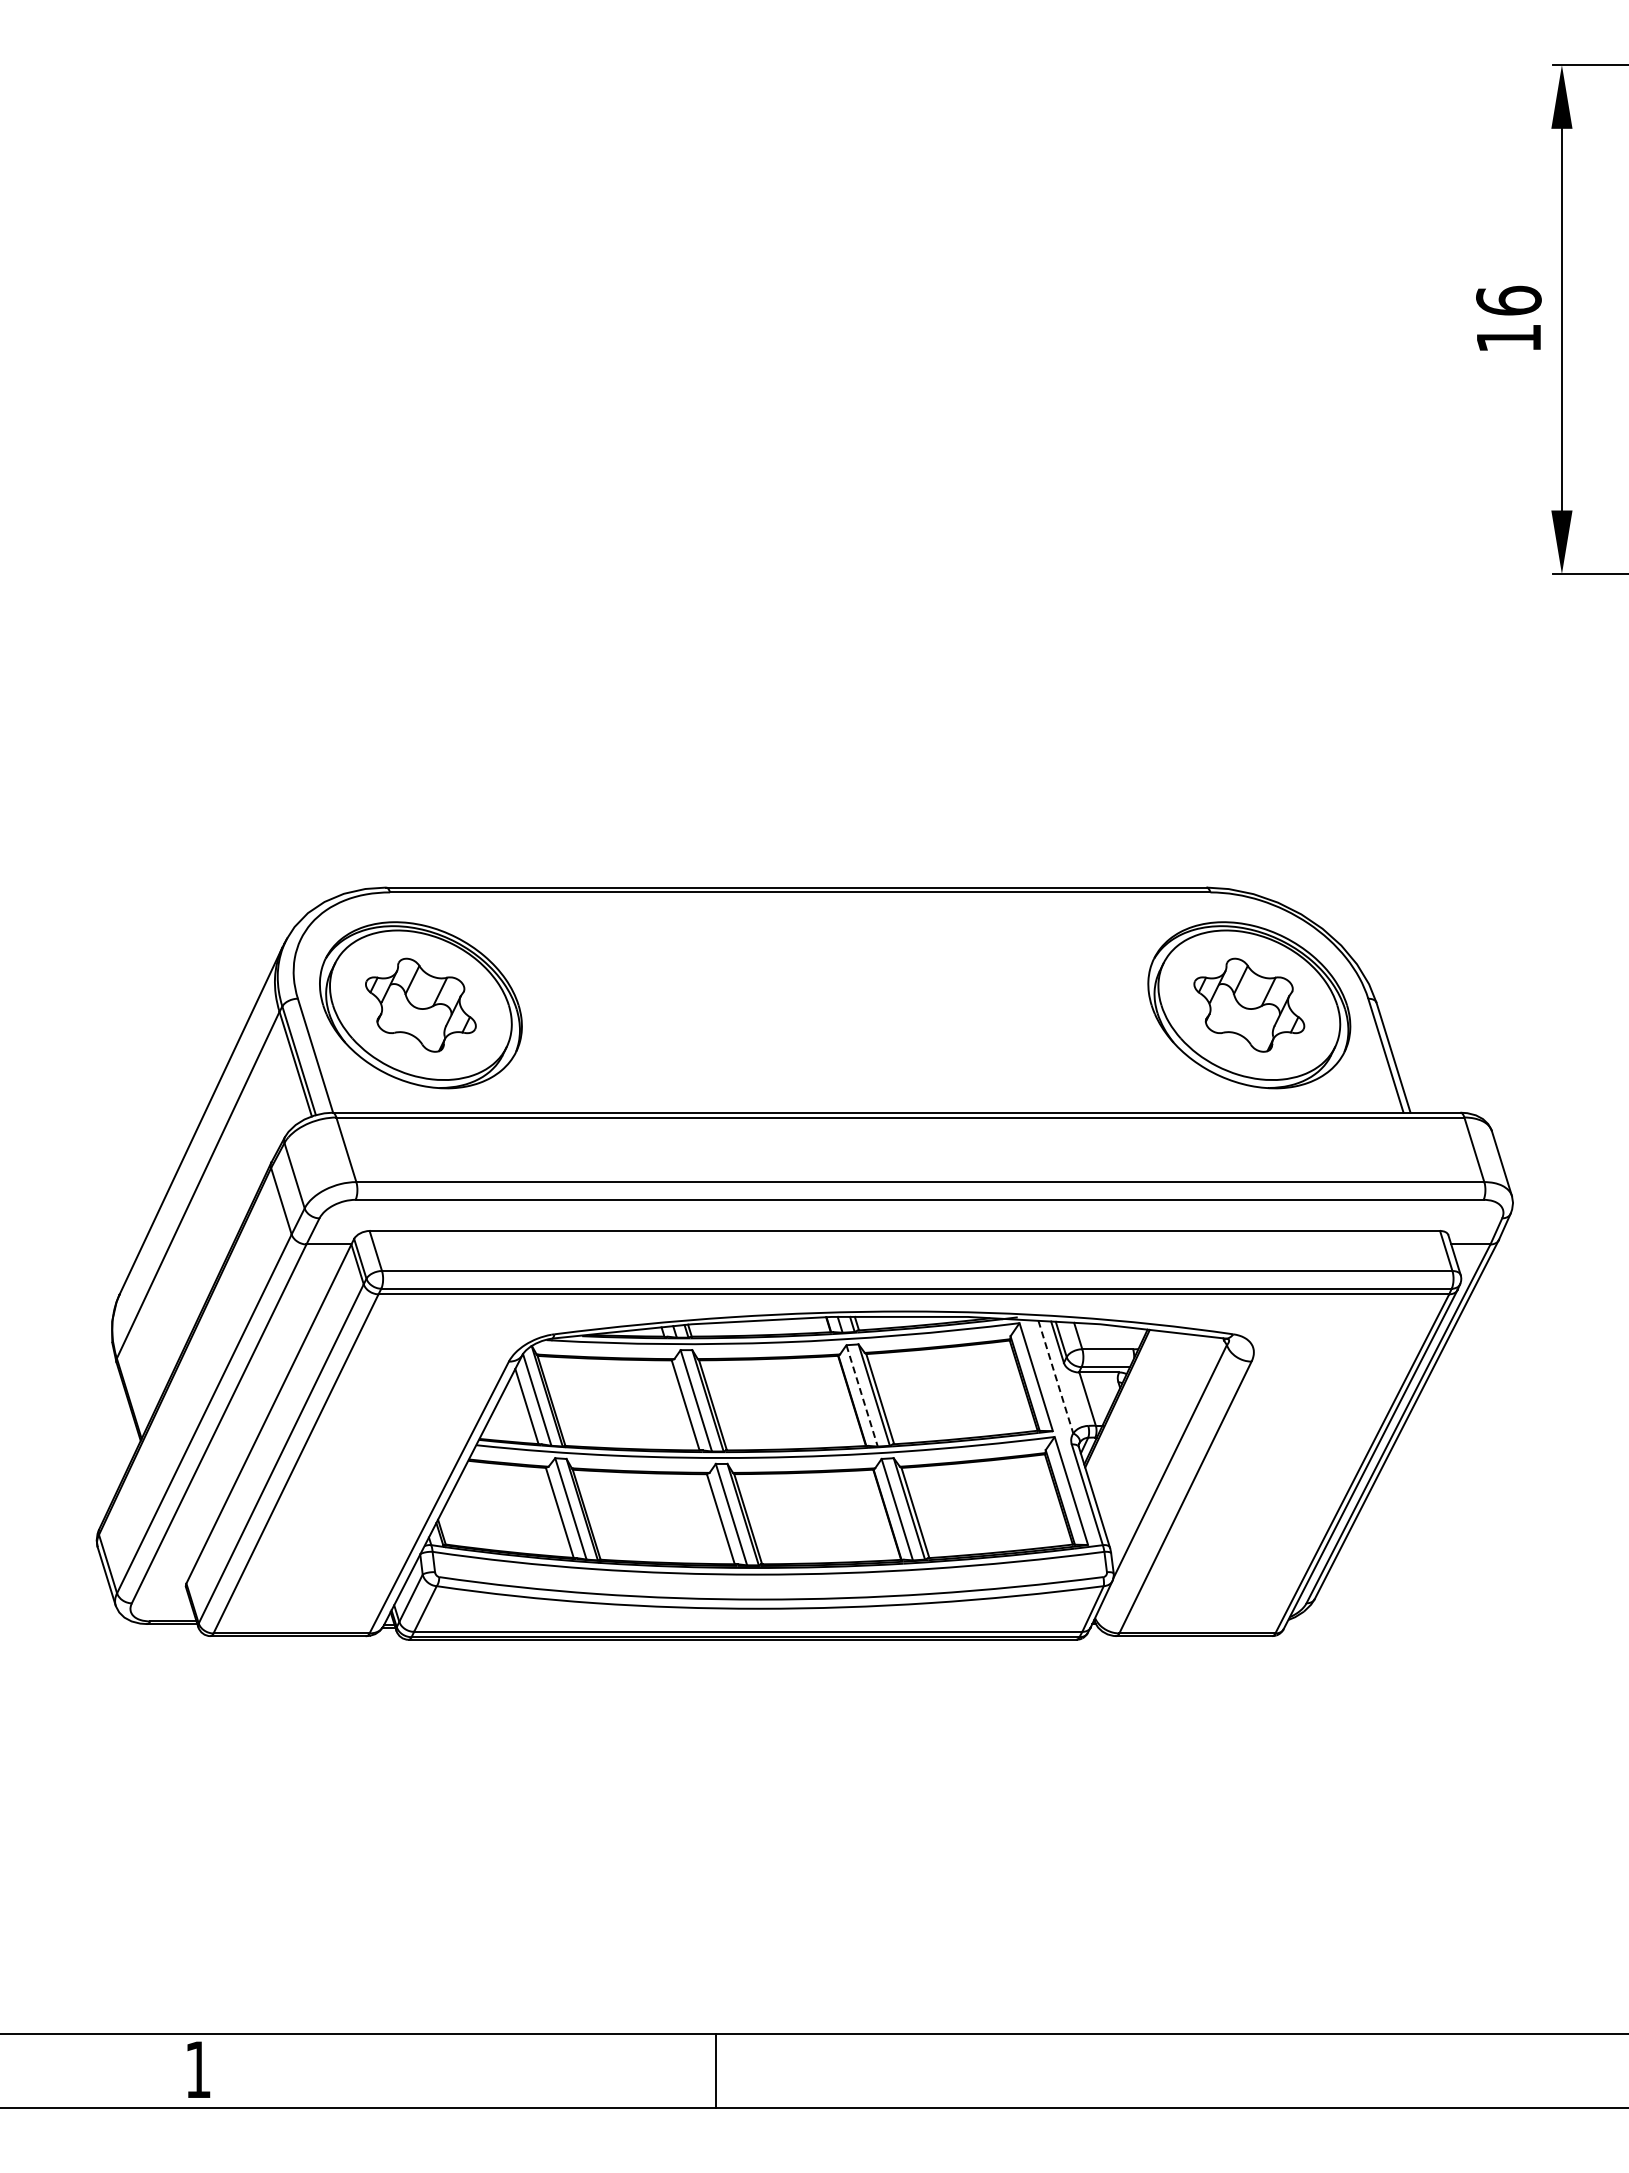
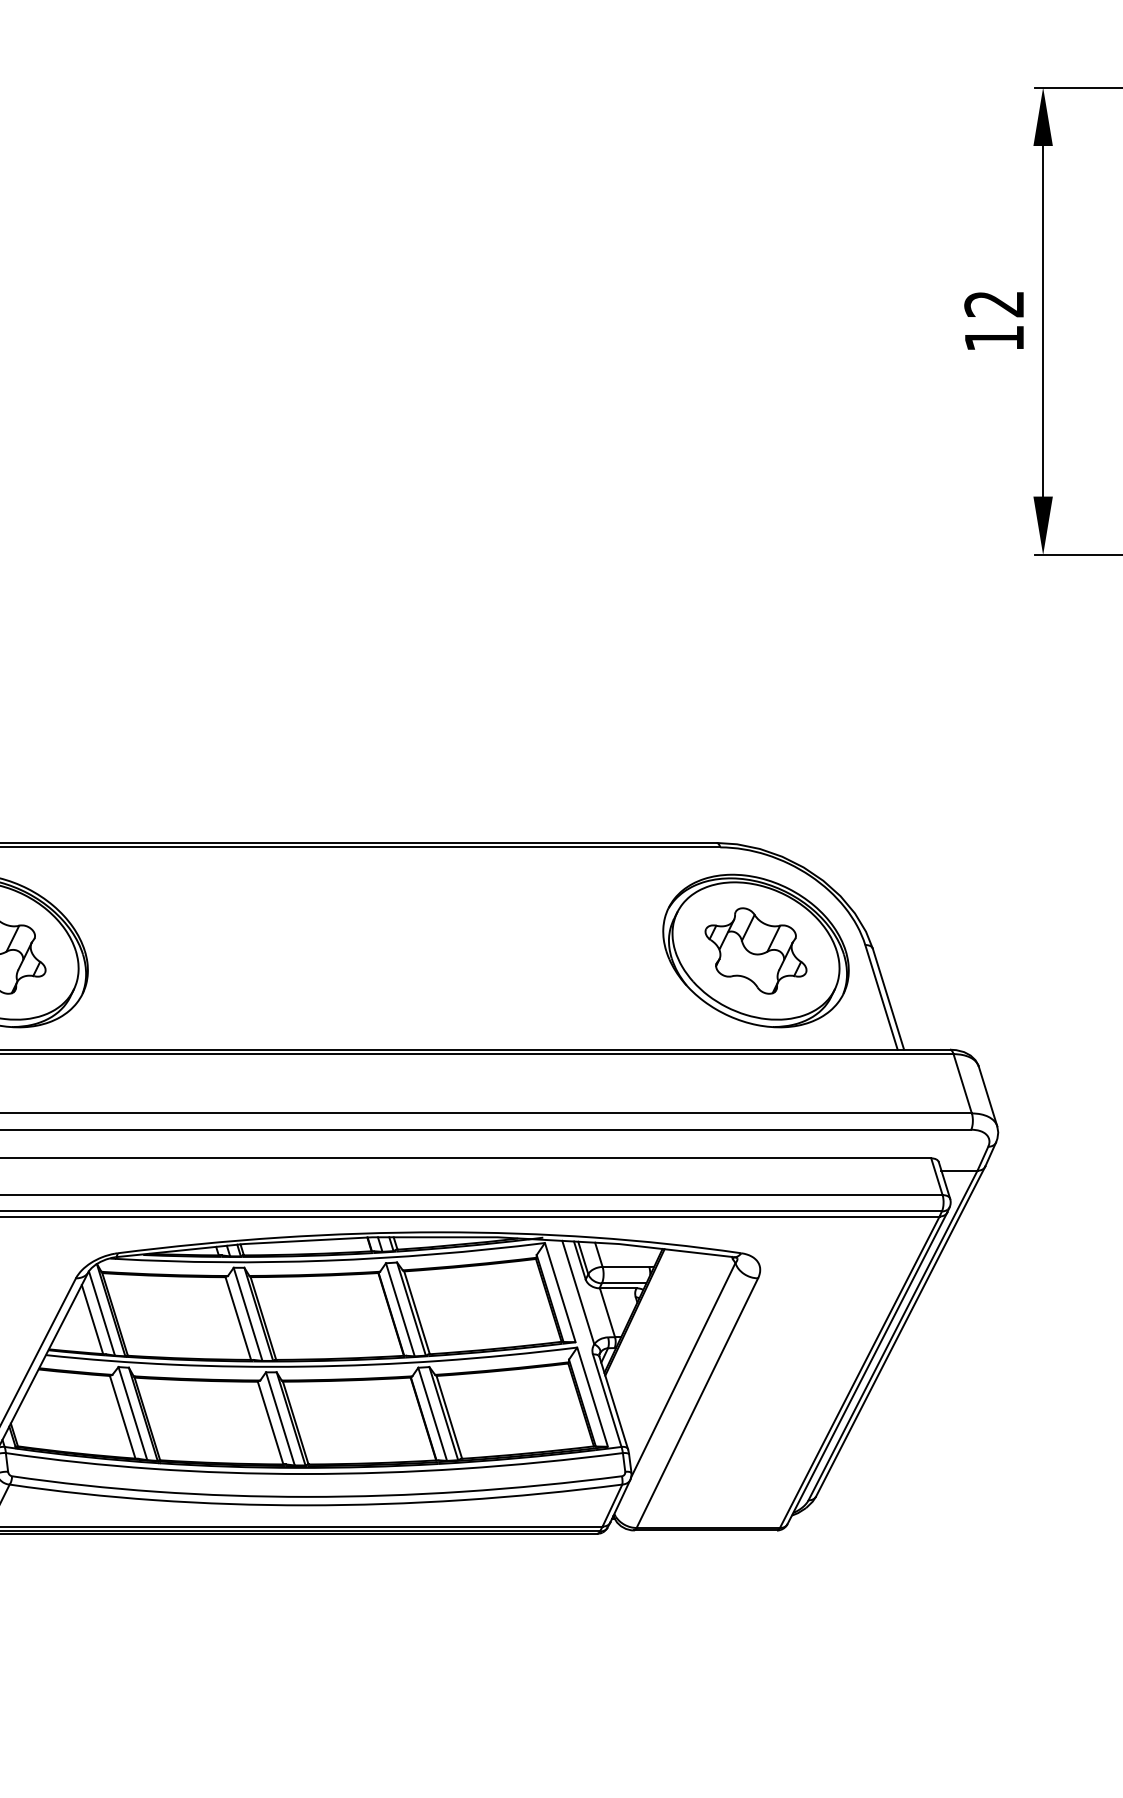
text: (1508, 300) -> (994, 303), 16 -> 12
line: (1055, 1377) -> (577, 1292), dashed -> solid
line: (862, 1396) -> (400, 1310), dashed -> solid

